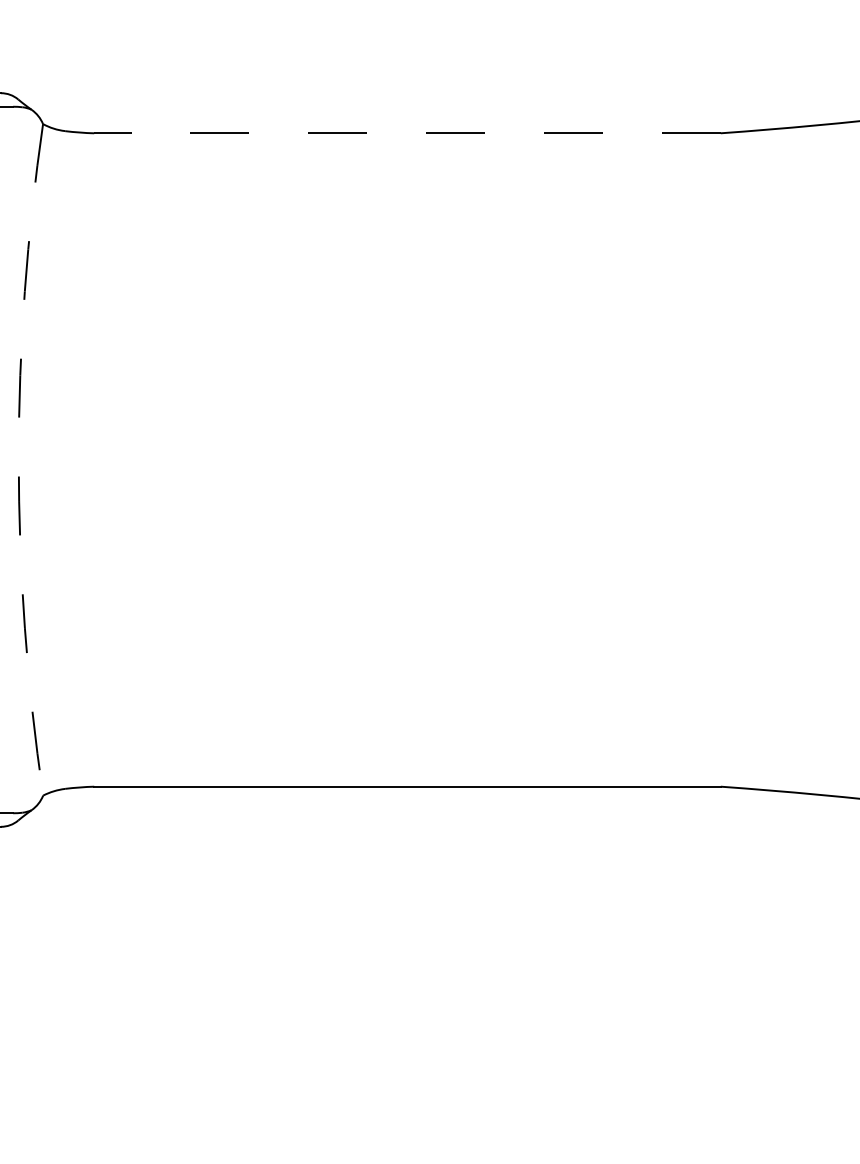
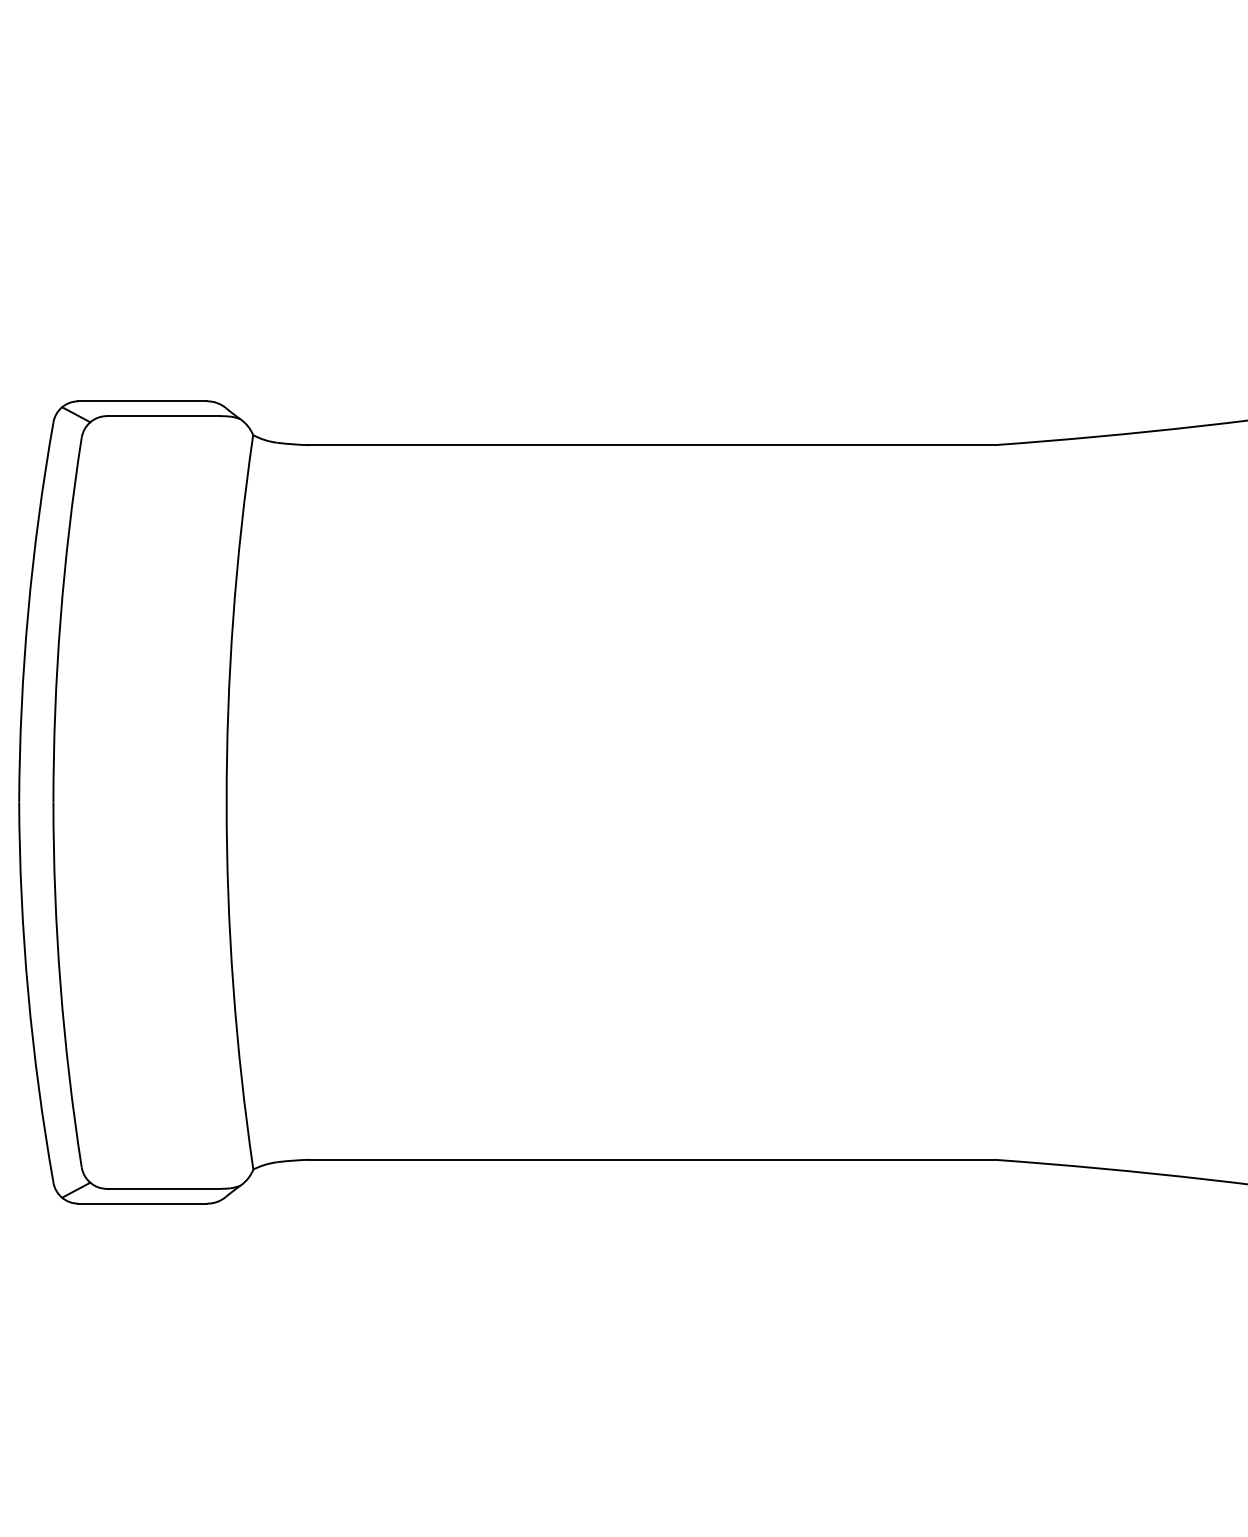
line: (407, 133) -> (651, 445), dashed -> solid
arc: (18, 460) -> (226, 802), dashed -> solid

